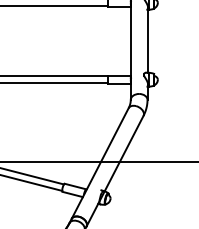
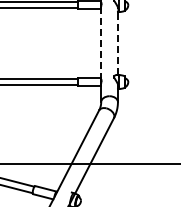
line: (147, 38) -> (117, 40), solid -> dashed
line: (130, 41) -> (100, 43), solid -> dashed

